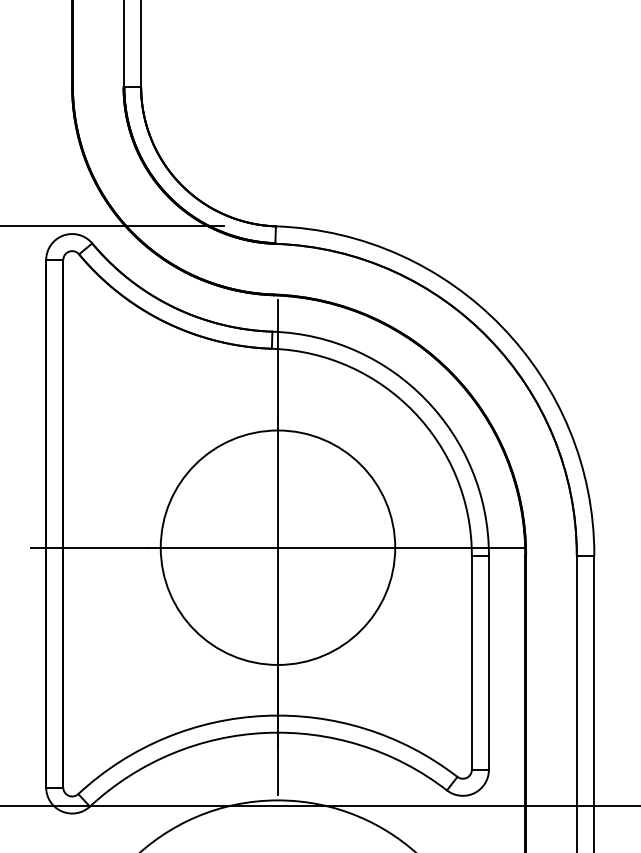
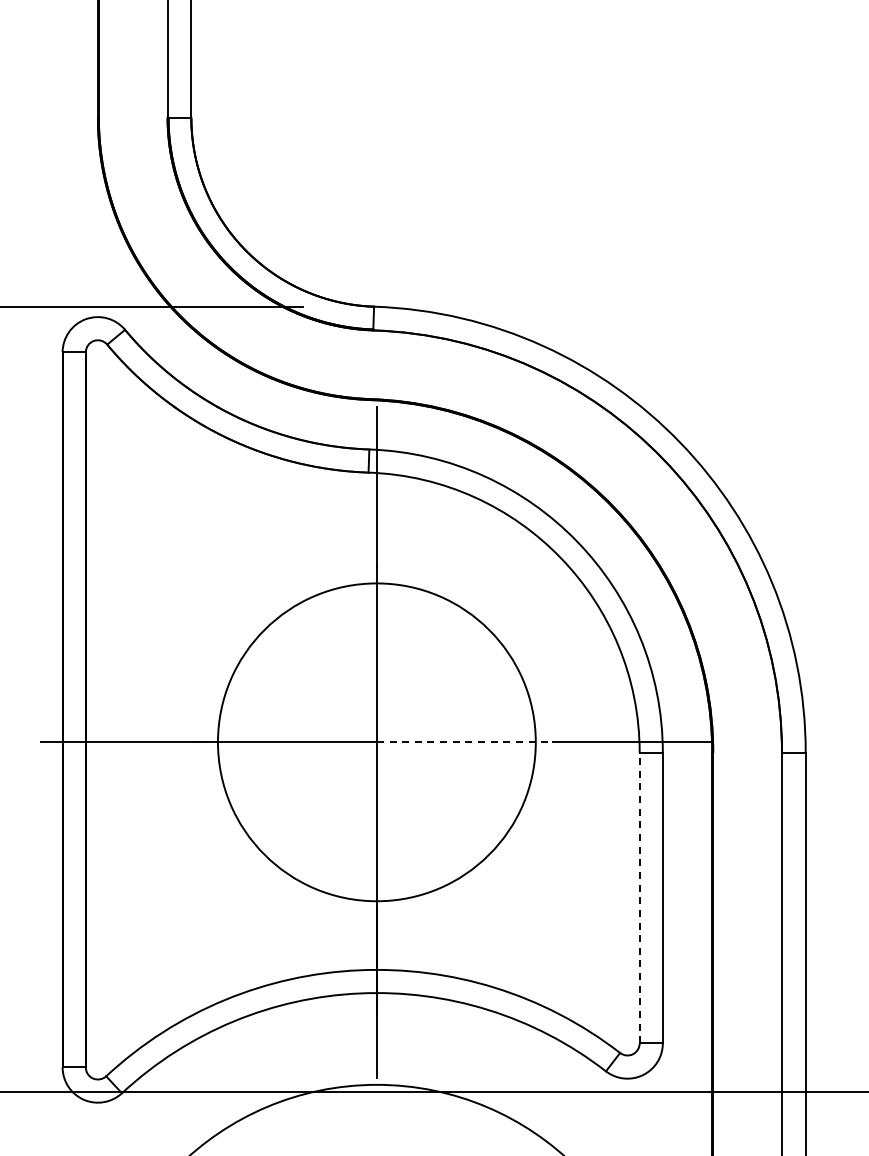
line: (343, 547) -> (465, 742), solid -> dashed
line: (471, 662) -> (639, 897), solid -> dashed

